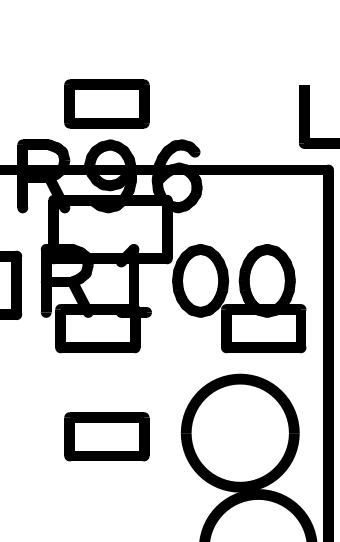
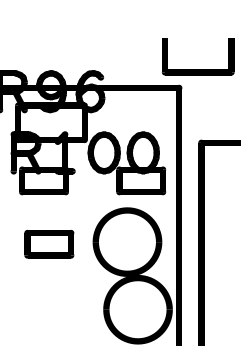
part: (107, 102) -> (49, 48), removed

